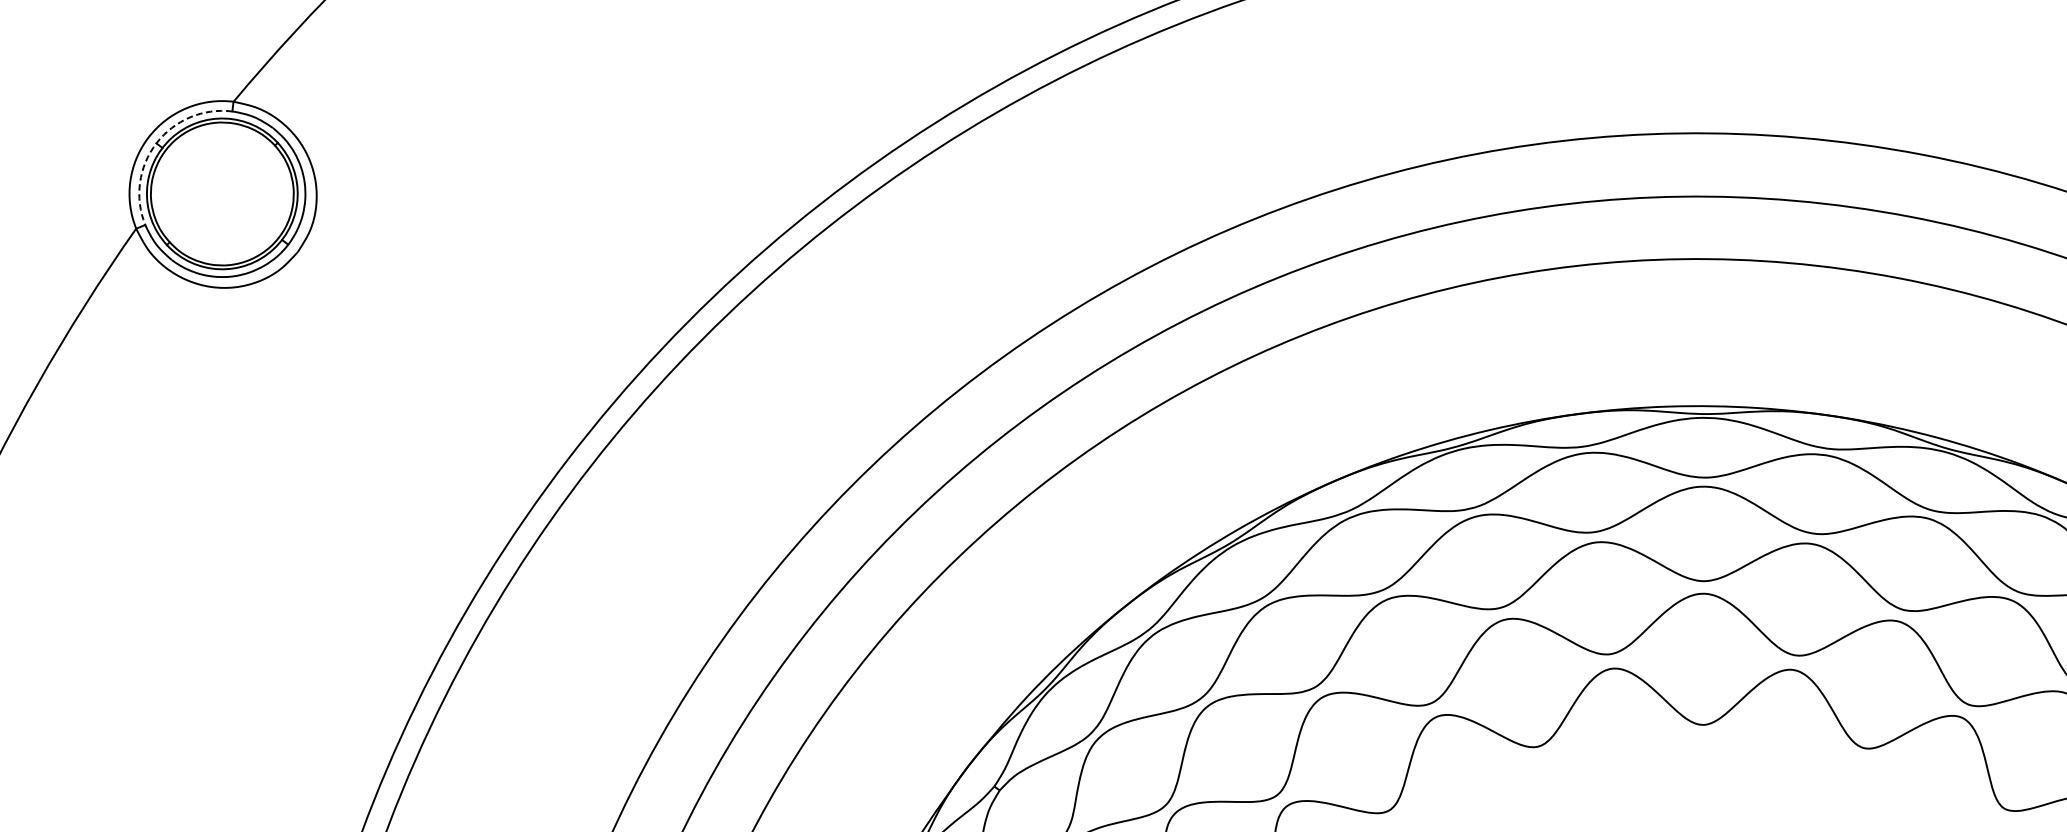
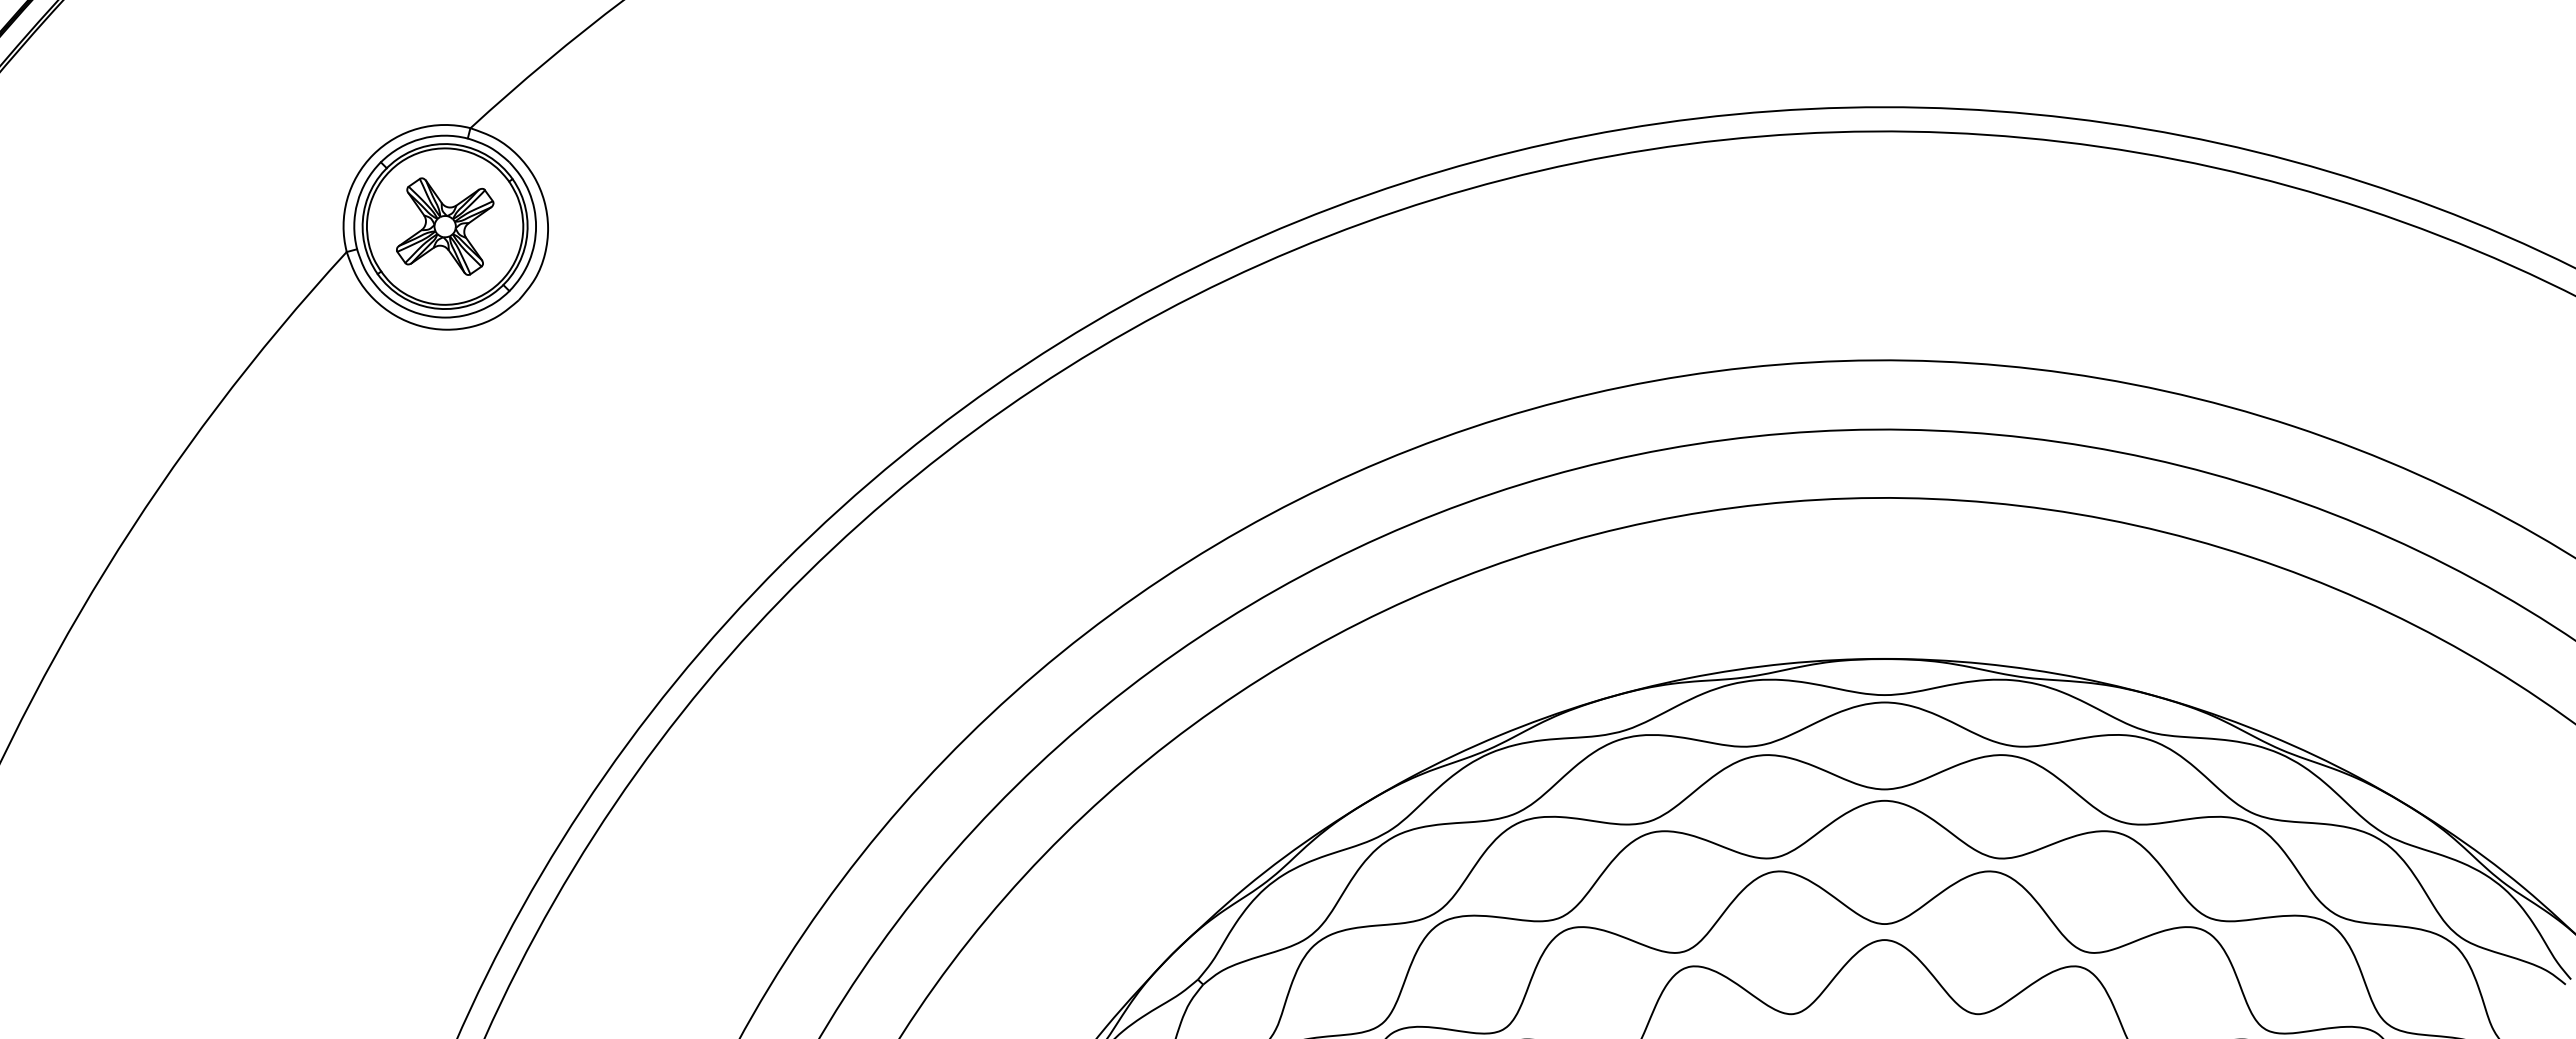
arc: (156, 143) -> (380, 162), dashed -> solid
part: (222, 193) -> (445, 226), added

